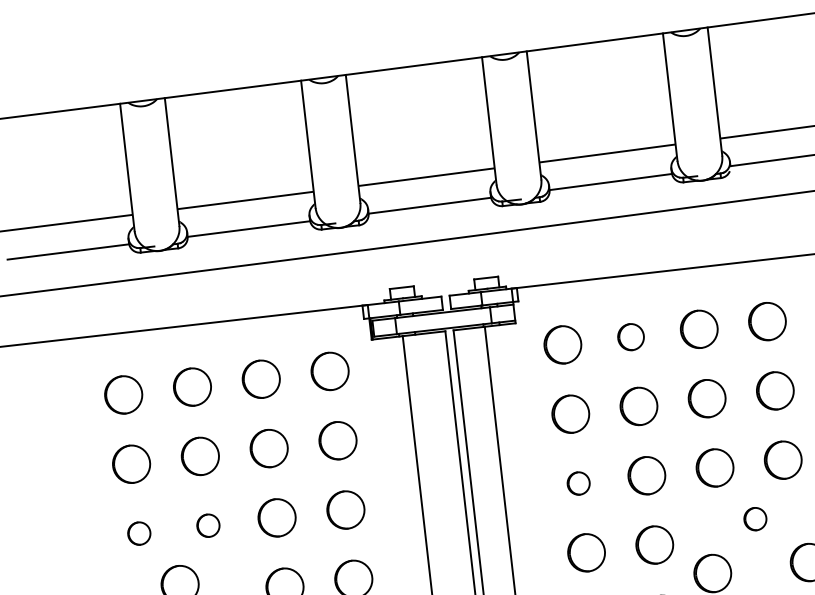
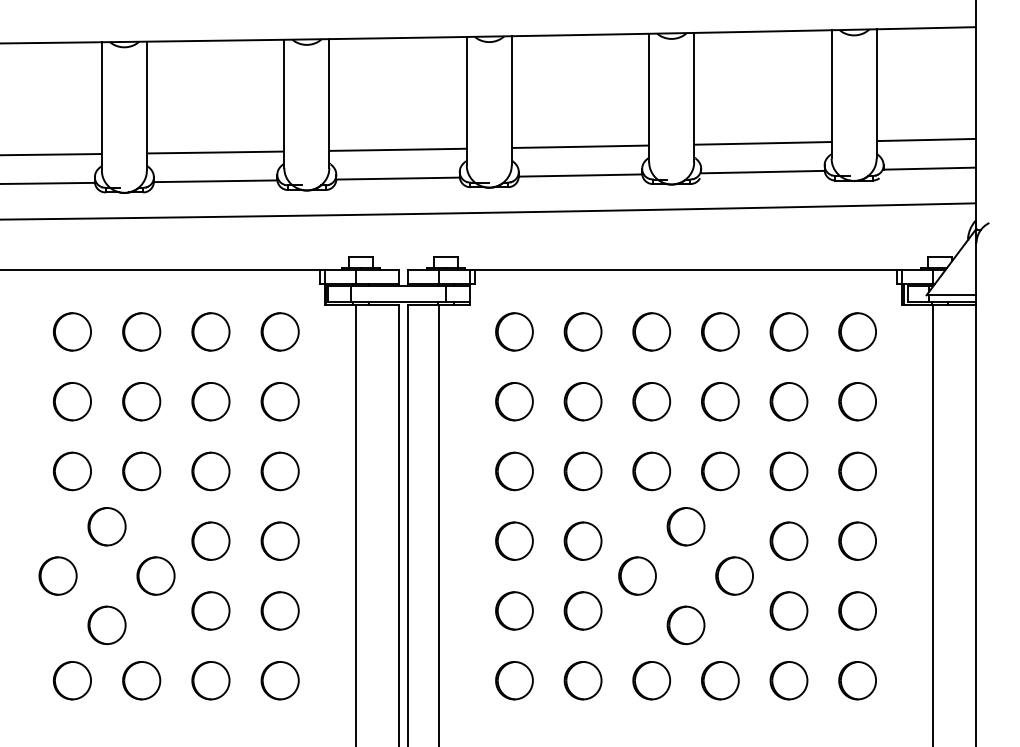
part: (630, 336) -> (582, 331), size x1.43
part: (578, 483) -> (514, 471), size x1.67
part: (754, 518) -> (685, 526), size x1.67
part: (208, 525) -> (141, 471), size x1.67
part: (138, 533) -> (71, 471), size x1.67

